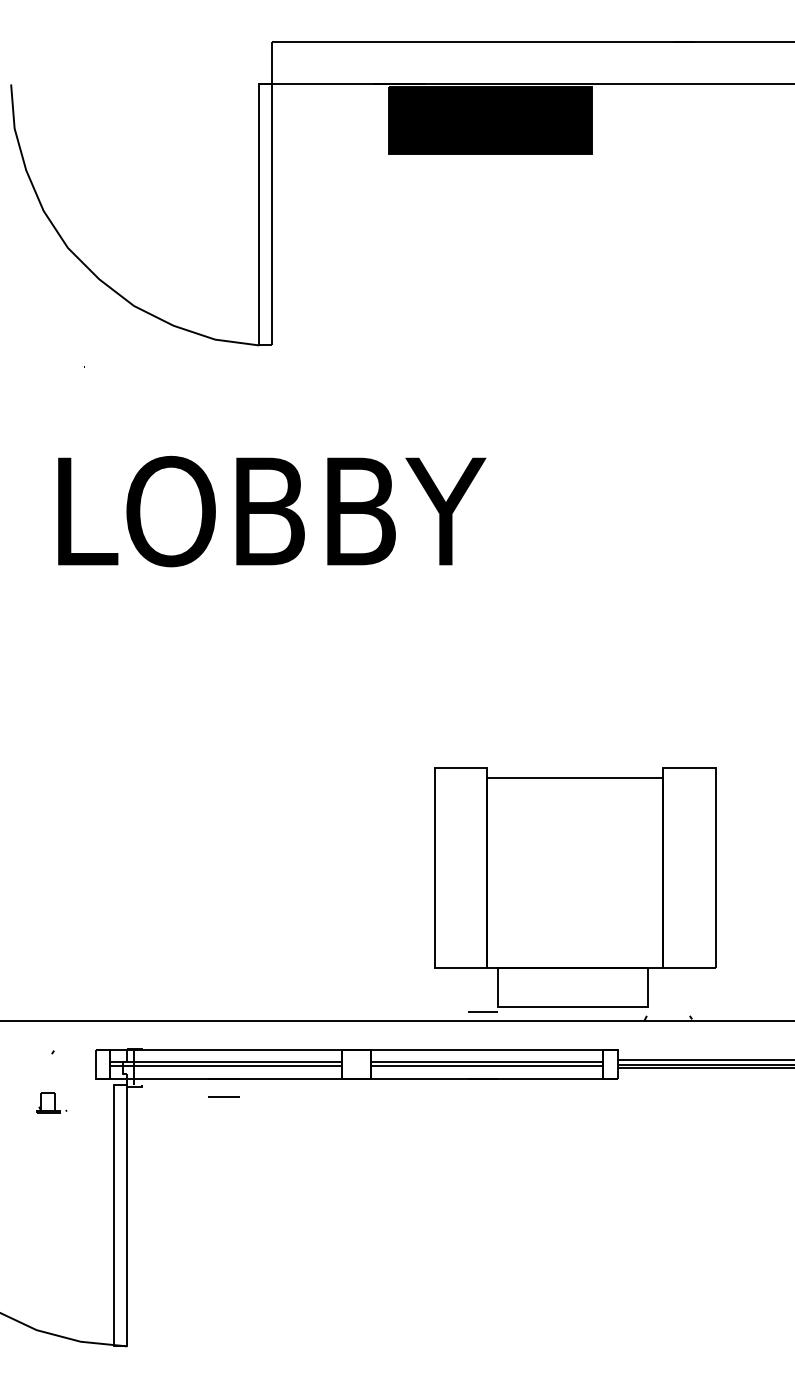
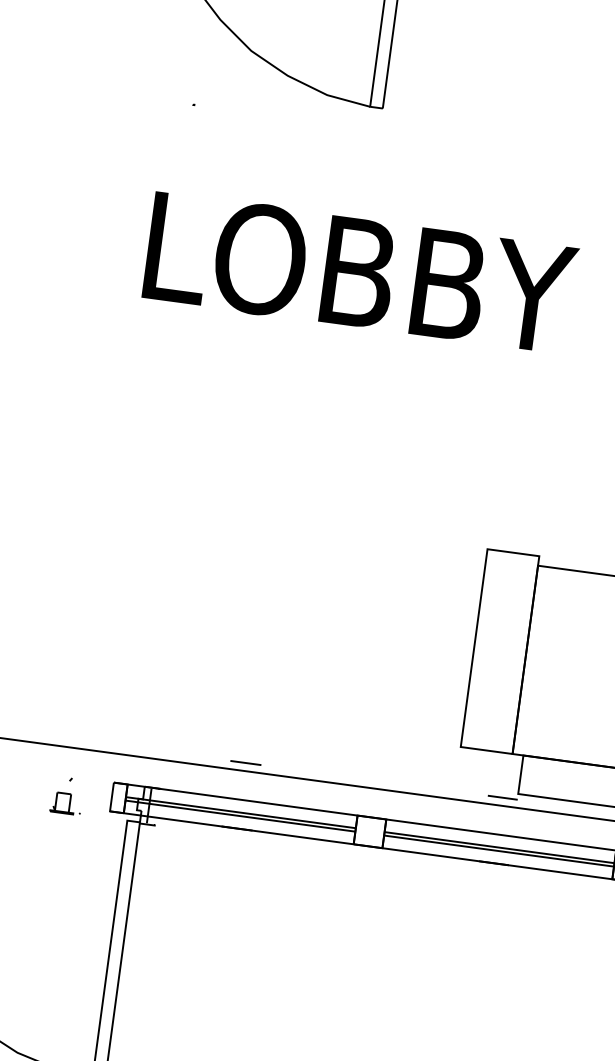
line: (223, 1096) -> (245, 762), moved
part: (51, 1102) -> (66, 803), moved

